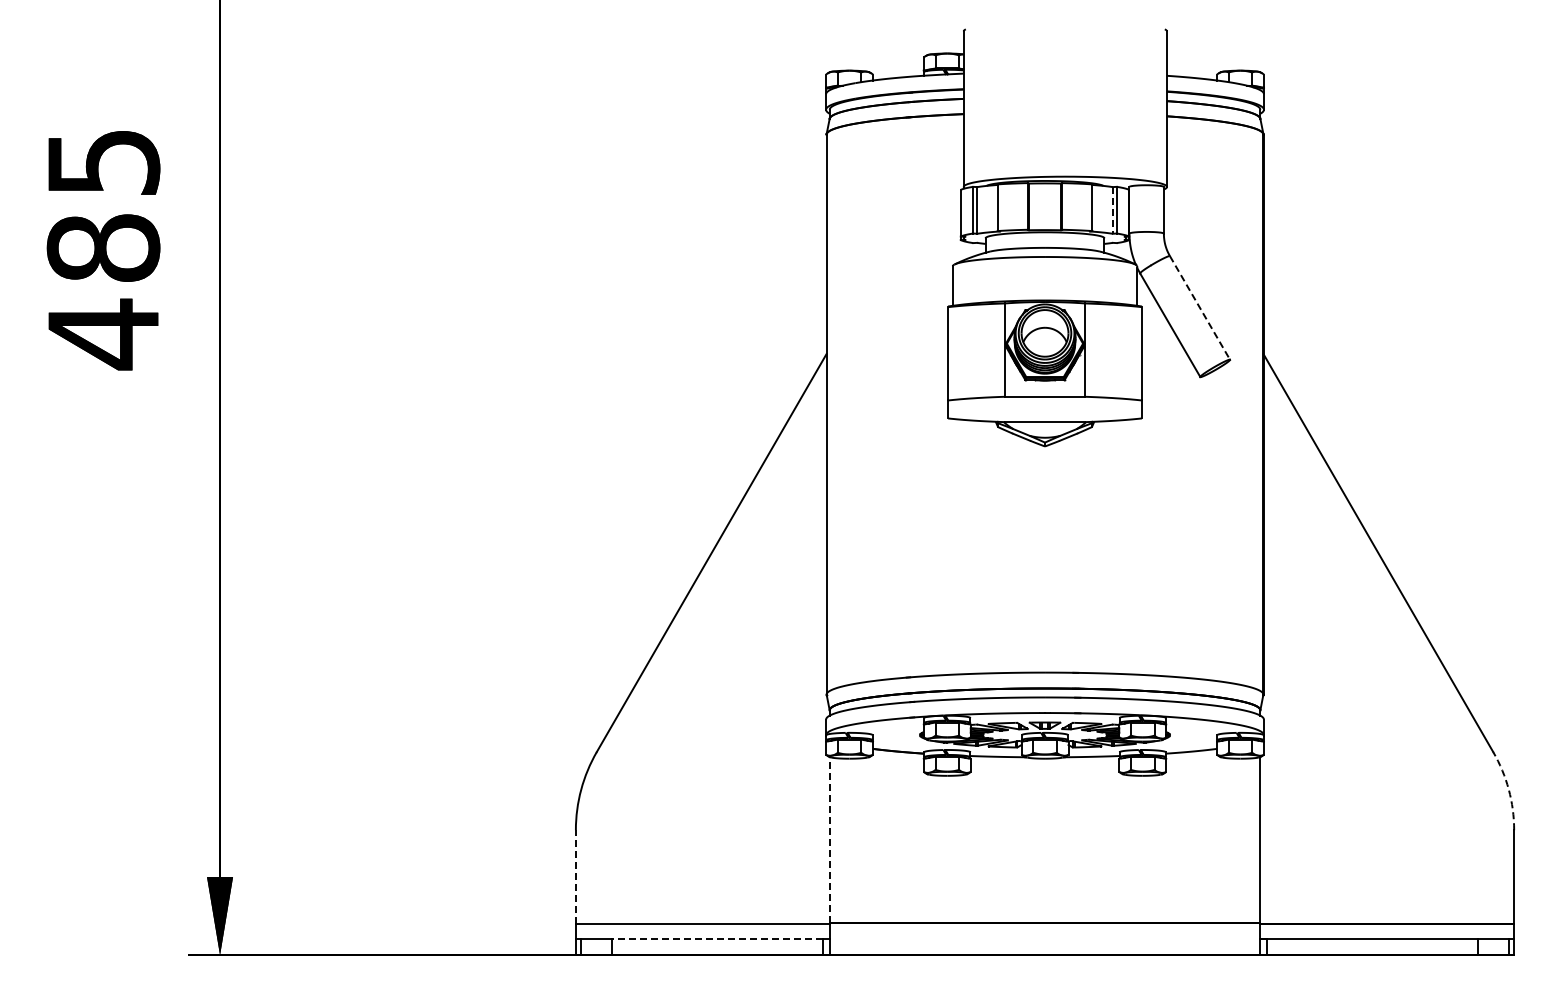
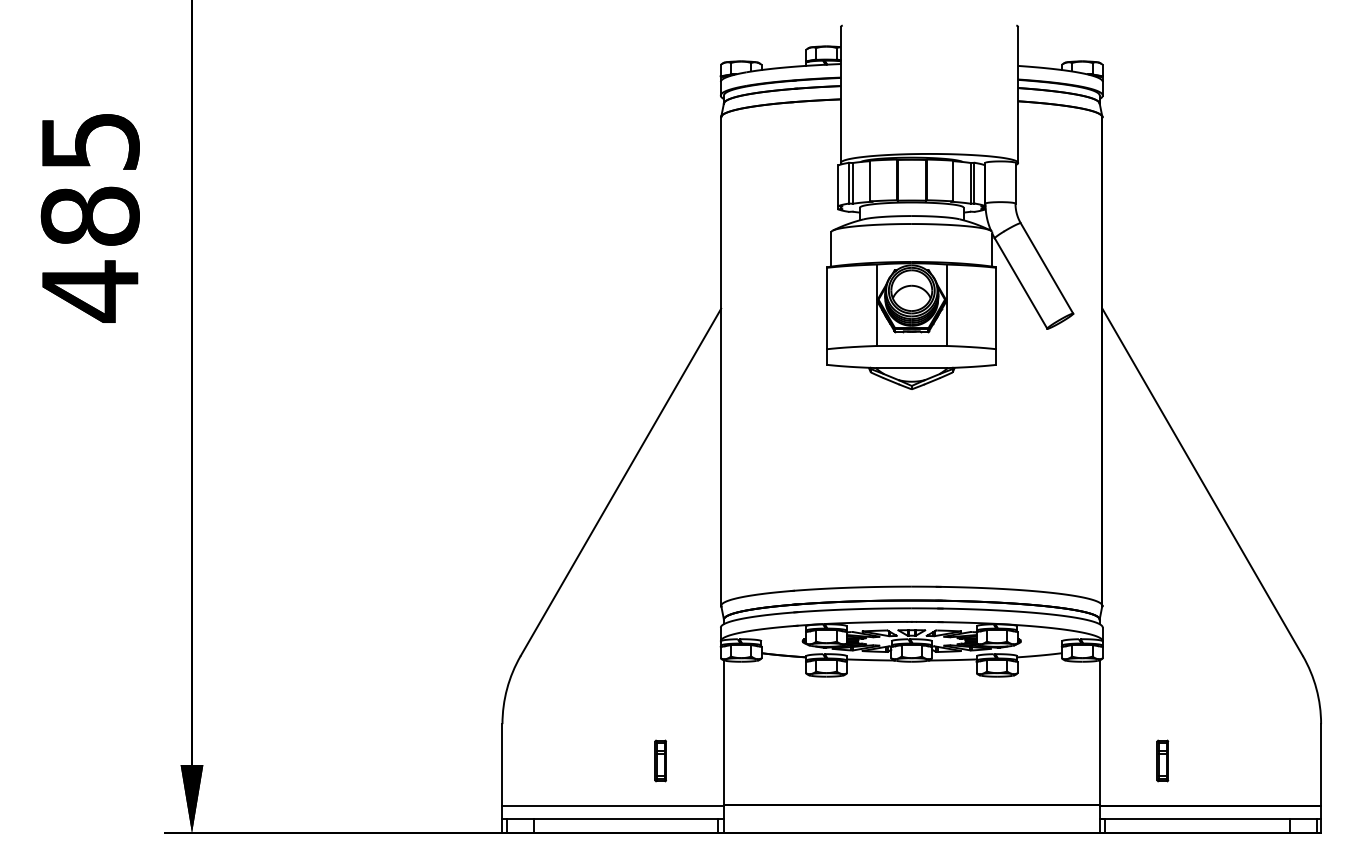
line: (1112, 210) -> (970, 183), dashed -> solid
line: (1199, 307) -> (1046, 268), dashed -> solid
arc: (1508, 789) -> (1316, 688), dashed -> solid
line: (829, 839) -> (723, 732), dashed -> solid
part: (757, 872) -> (660, 761), added
part: (1332, 872) -> (1162, 761), added
line: (575, 877) -> (502, 765), dashed -> solid
line: (717, 939) -> (626, 819), dashed -> solid

